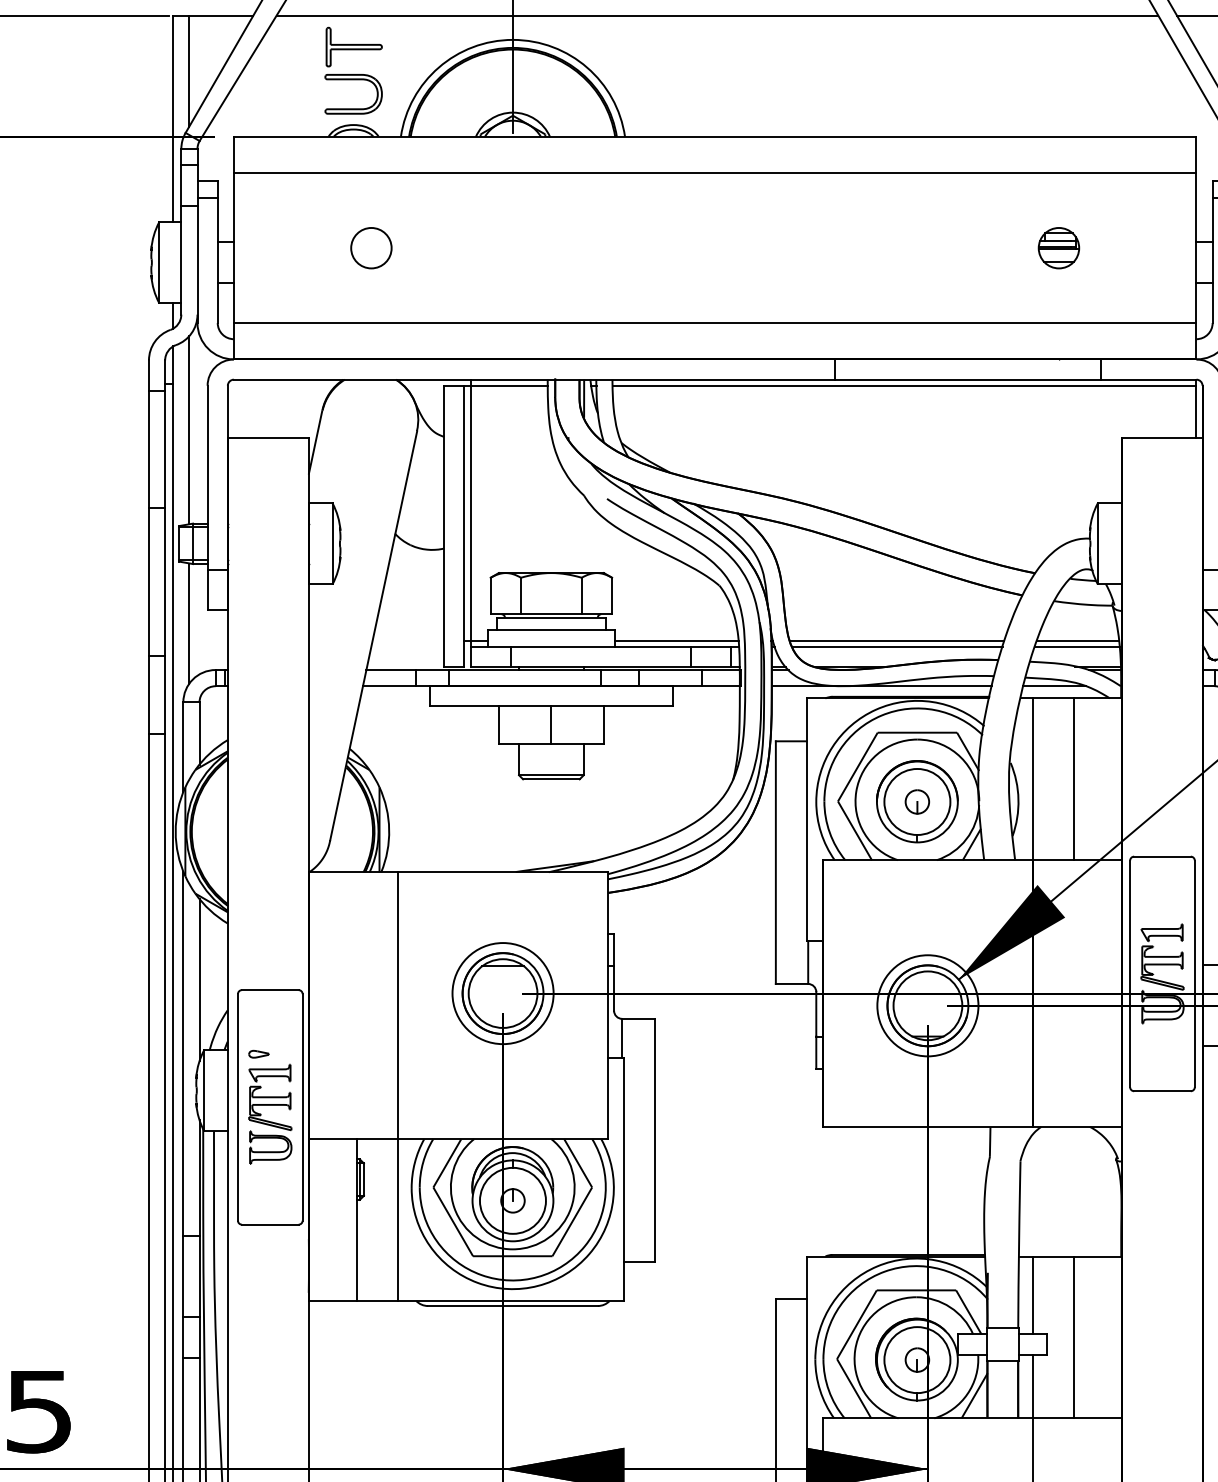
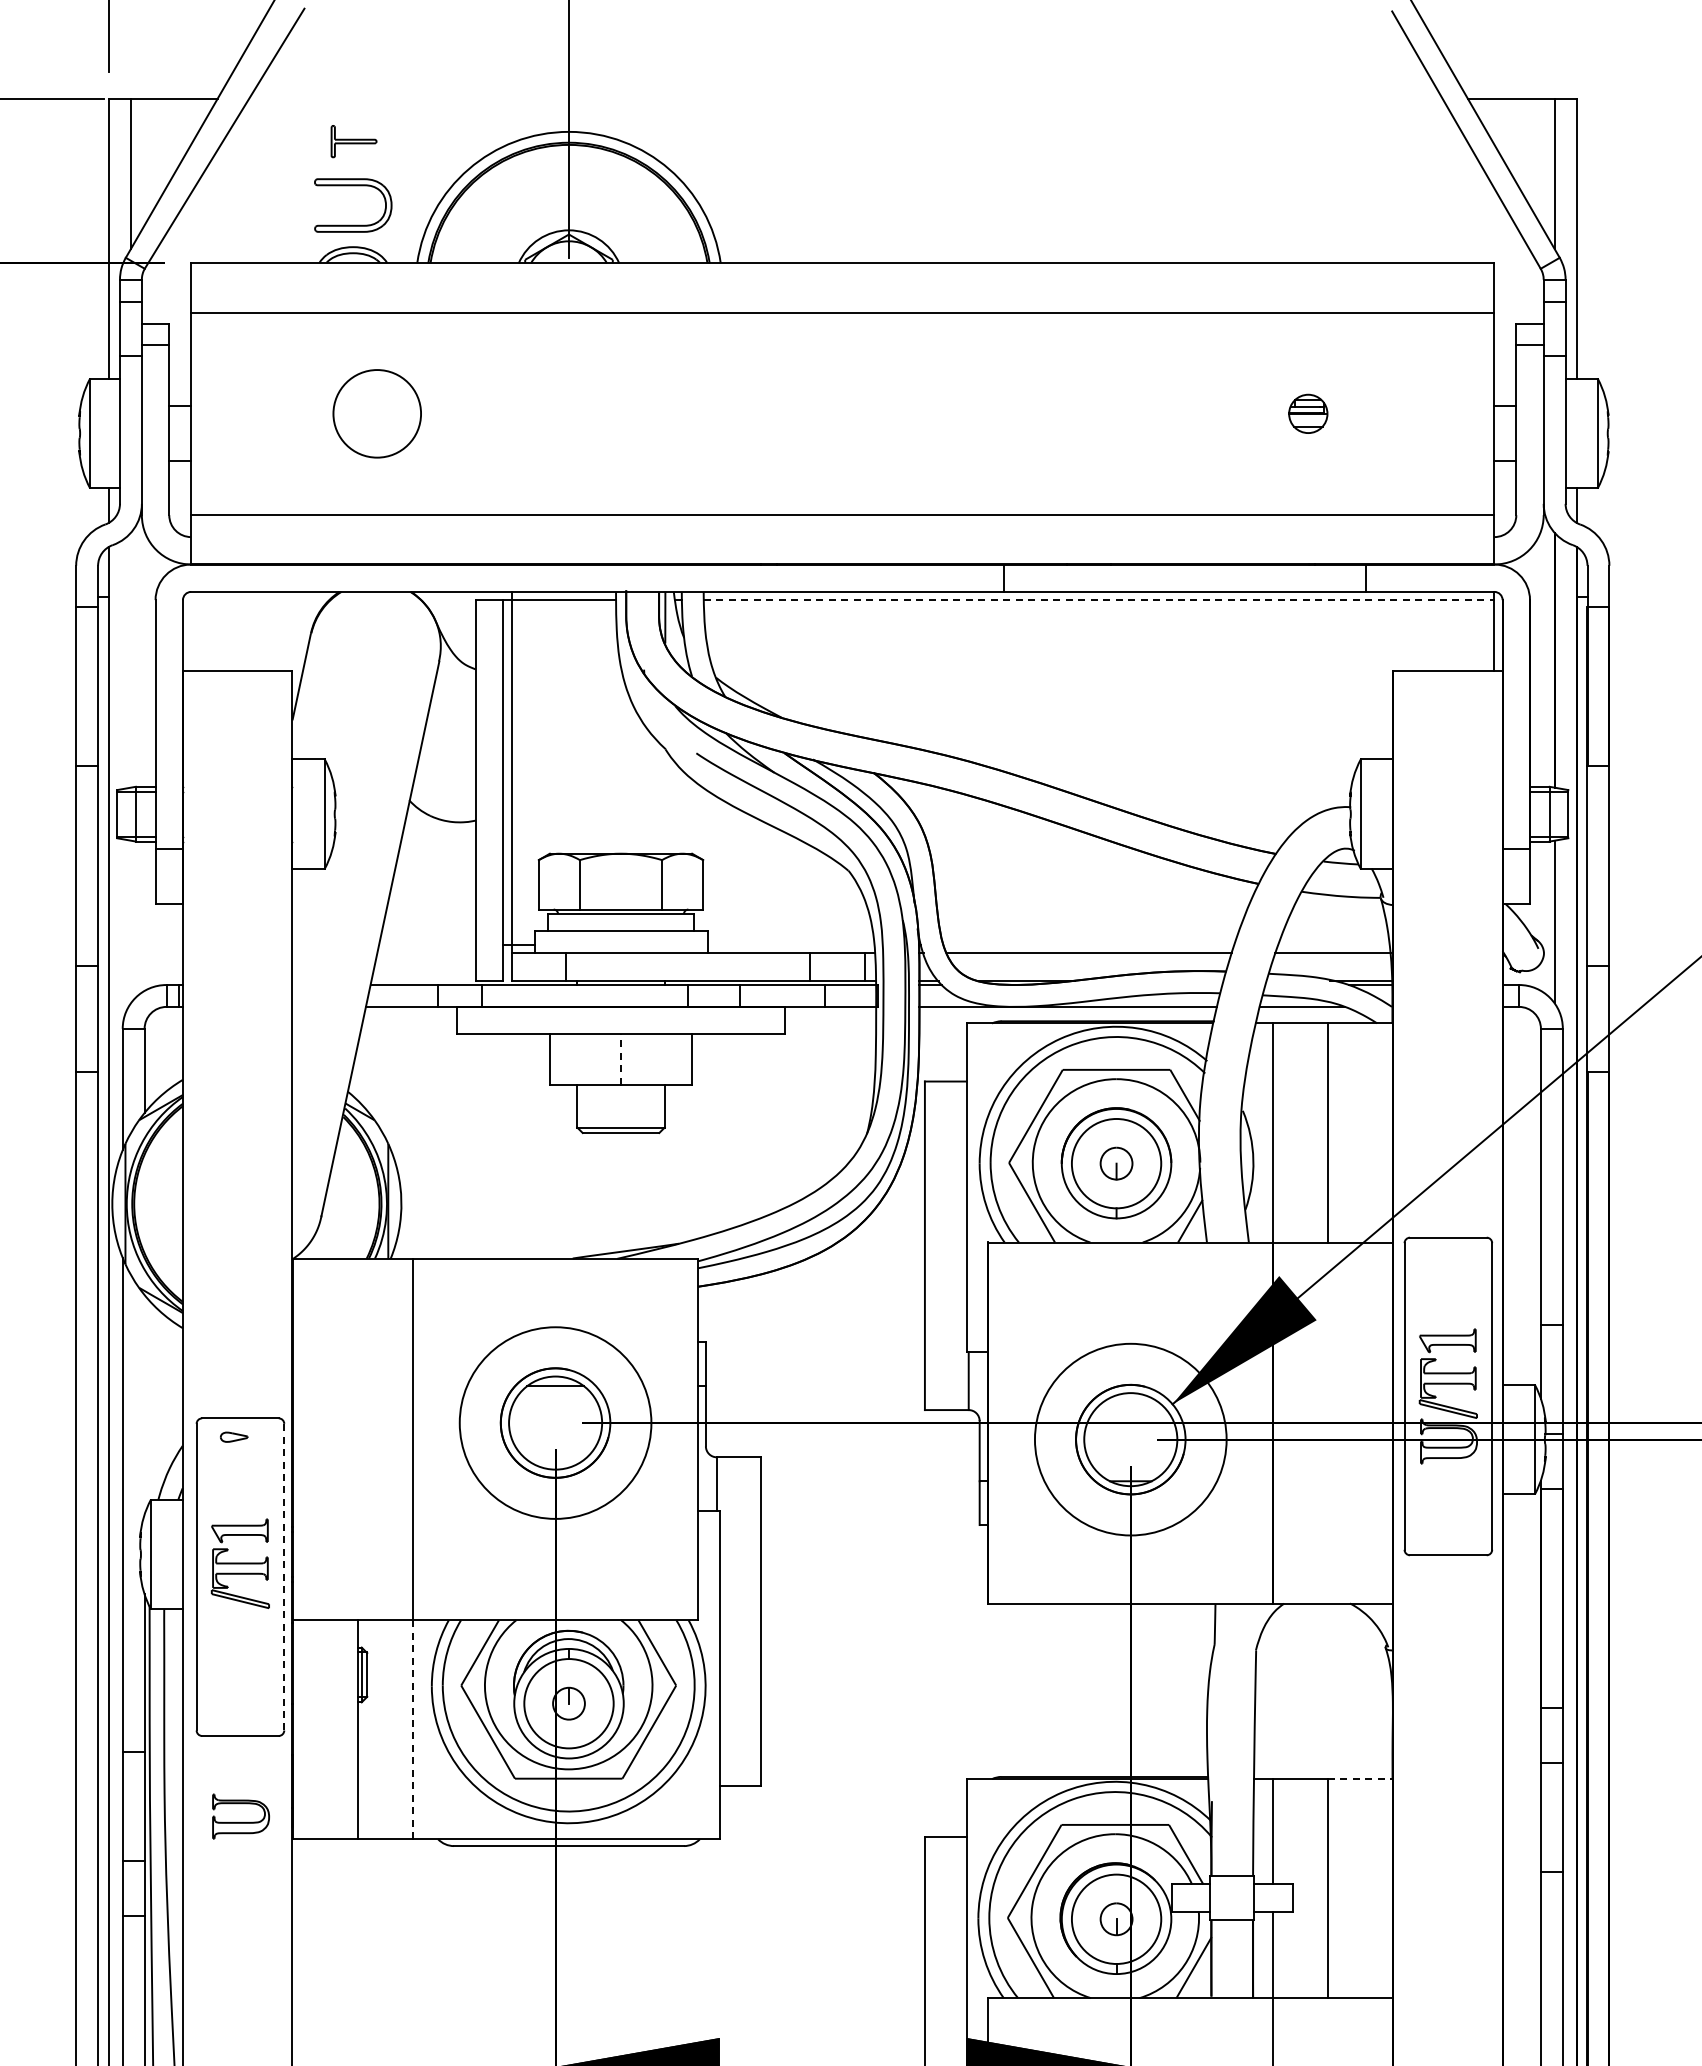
line: (717, 15) -> (845, 99), removed
part: (353, 47) -> (353, 141), size x0.6
circle: (371, 247) -> (377, 413), size x1.6
part: (1059, 247) -> (1308, 413), size x0.7
line: (904, 386) -> (1099, 600), solid -> dashed
line: (189, 429) -> (130, 659), removed
line: (189, 623) -> (130, 921), removed
line: (676, 640) -> (790, 945), removed
line: (896, 640) -> (1088, 945), removed
line: (1077, 640) -> (1333, 945), removed
line: (551, 725) -> (621, 1059), solid -> dashed
line: (199, 979) -> (144, 1404), removed
circle: (503, 993) -> (555, 1422), size x1.4
circle: (927, 1005) -> (1130, 1439), size x1.4
part: (259, 1053) -> (234, 1436), moved
line: (302, 1106) -> (284, 1576), solid -> dashed
part: (270, 1147) -> (240, 1816), moved
line: (398, 1219) -> (413, 1729), solid -> dashed
line: (1097, 1256) -> (1360, 1779), solid -> dashed

